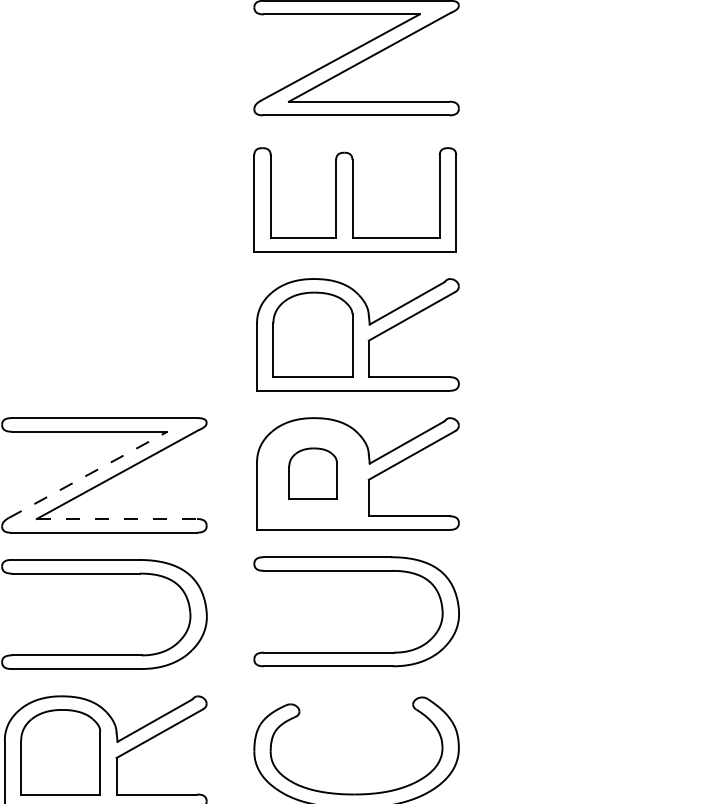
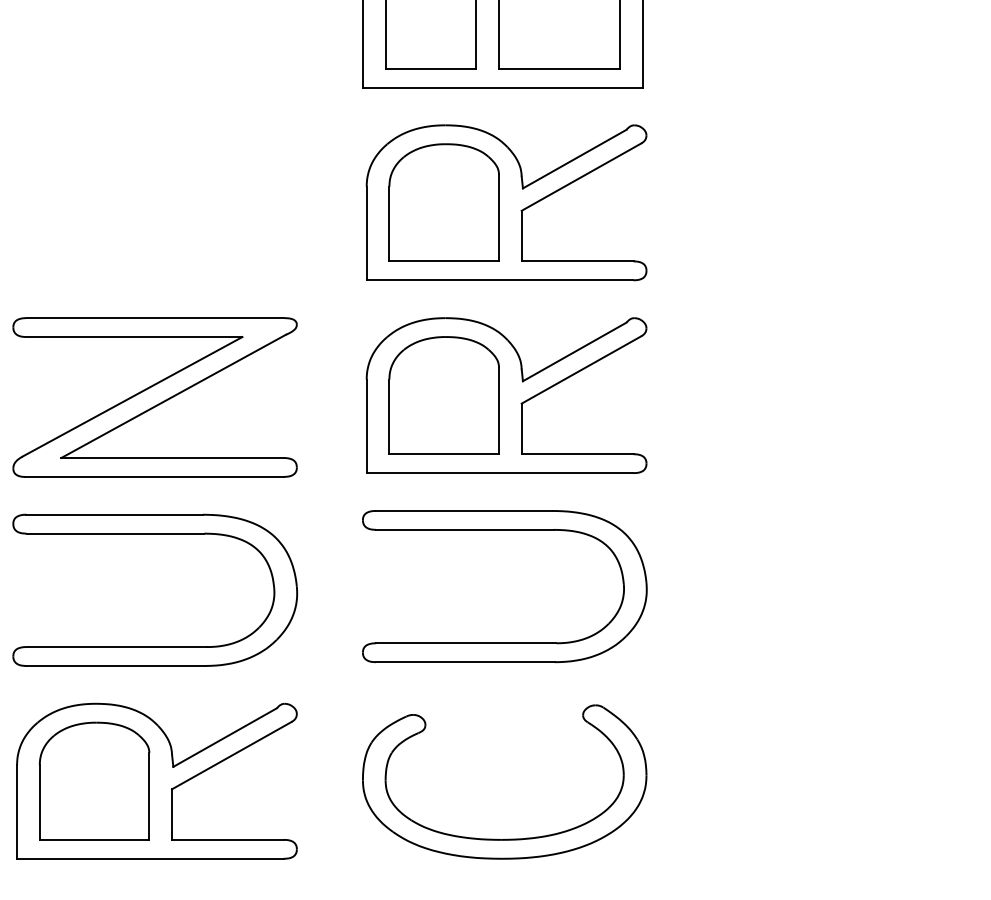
part: (312, 473) -> (443, 394), size x1.67
line: (88, 474) -> (133, 396), dashed -> solid
line: (117, 519) -> (173, 458), dashed -> solid

